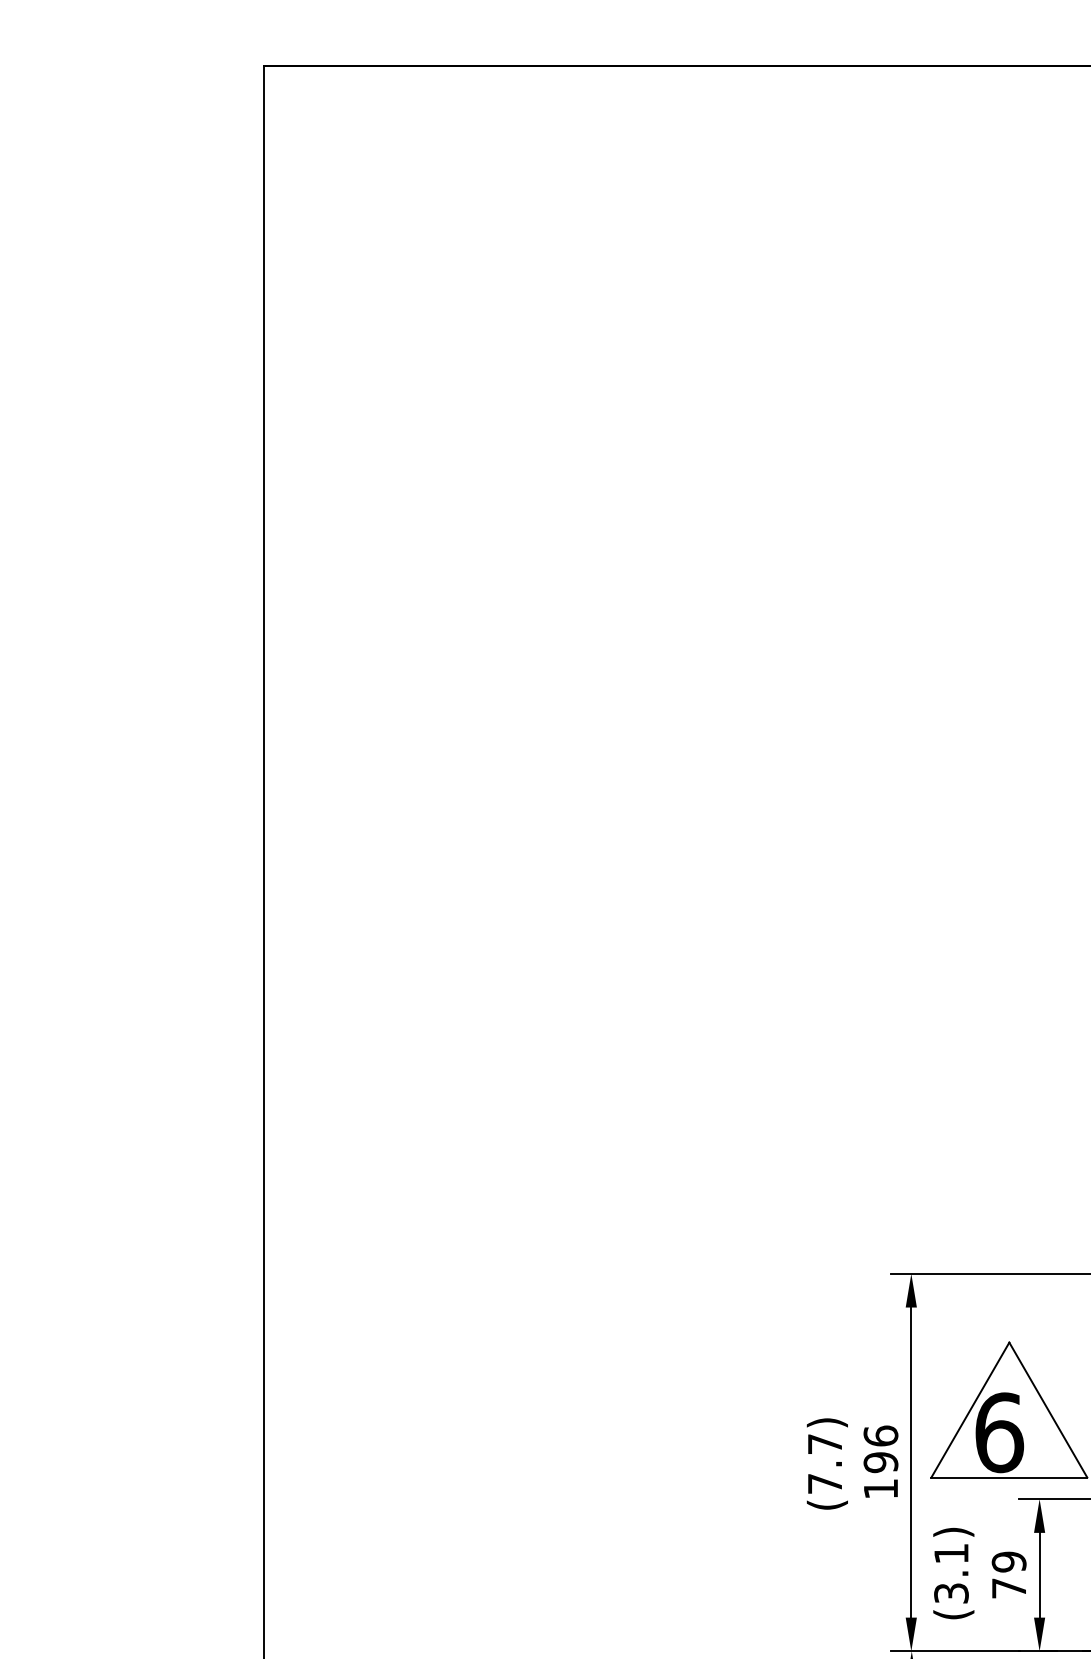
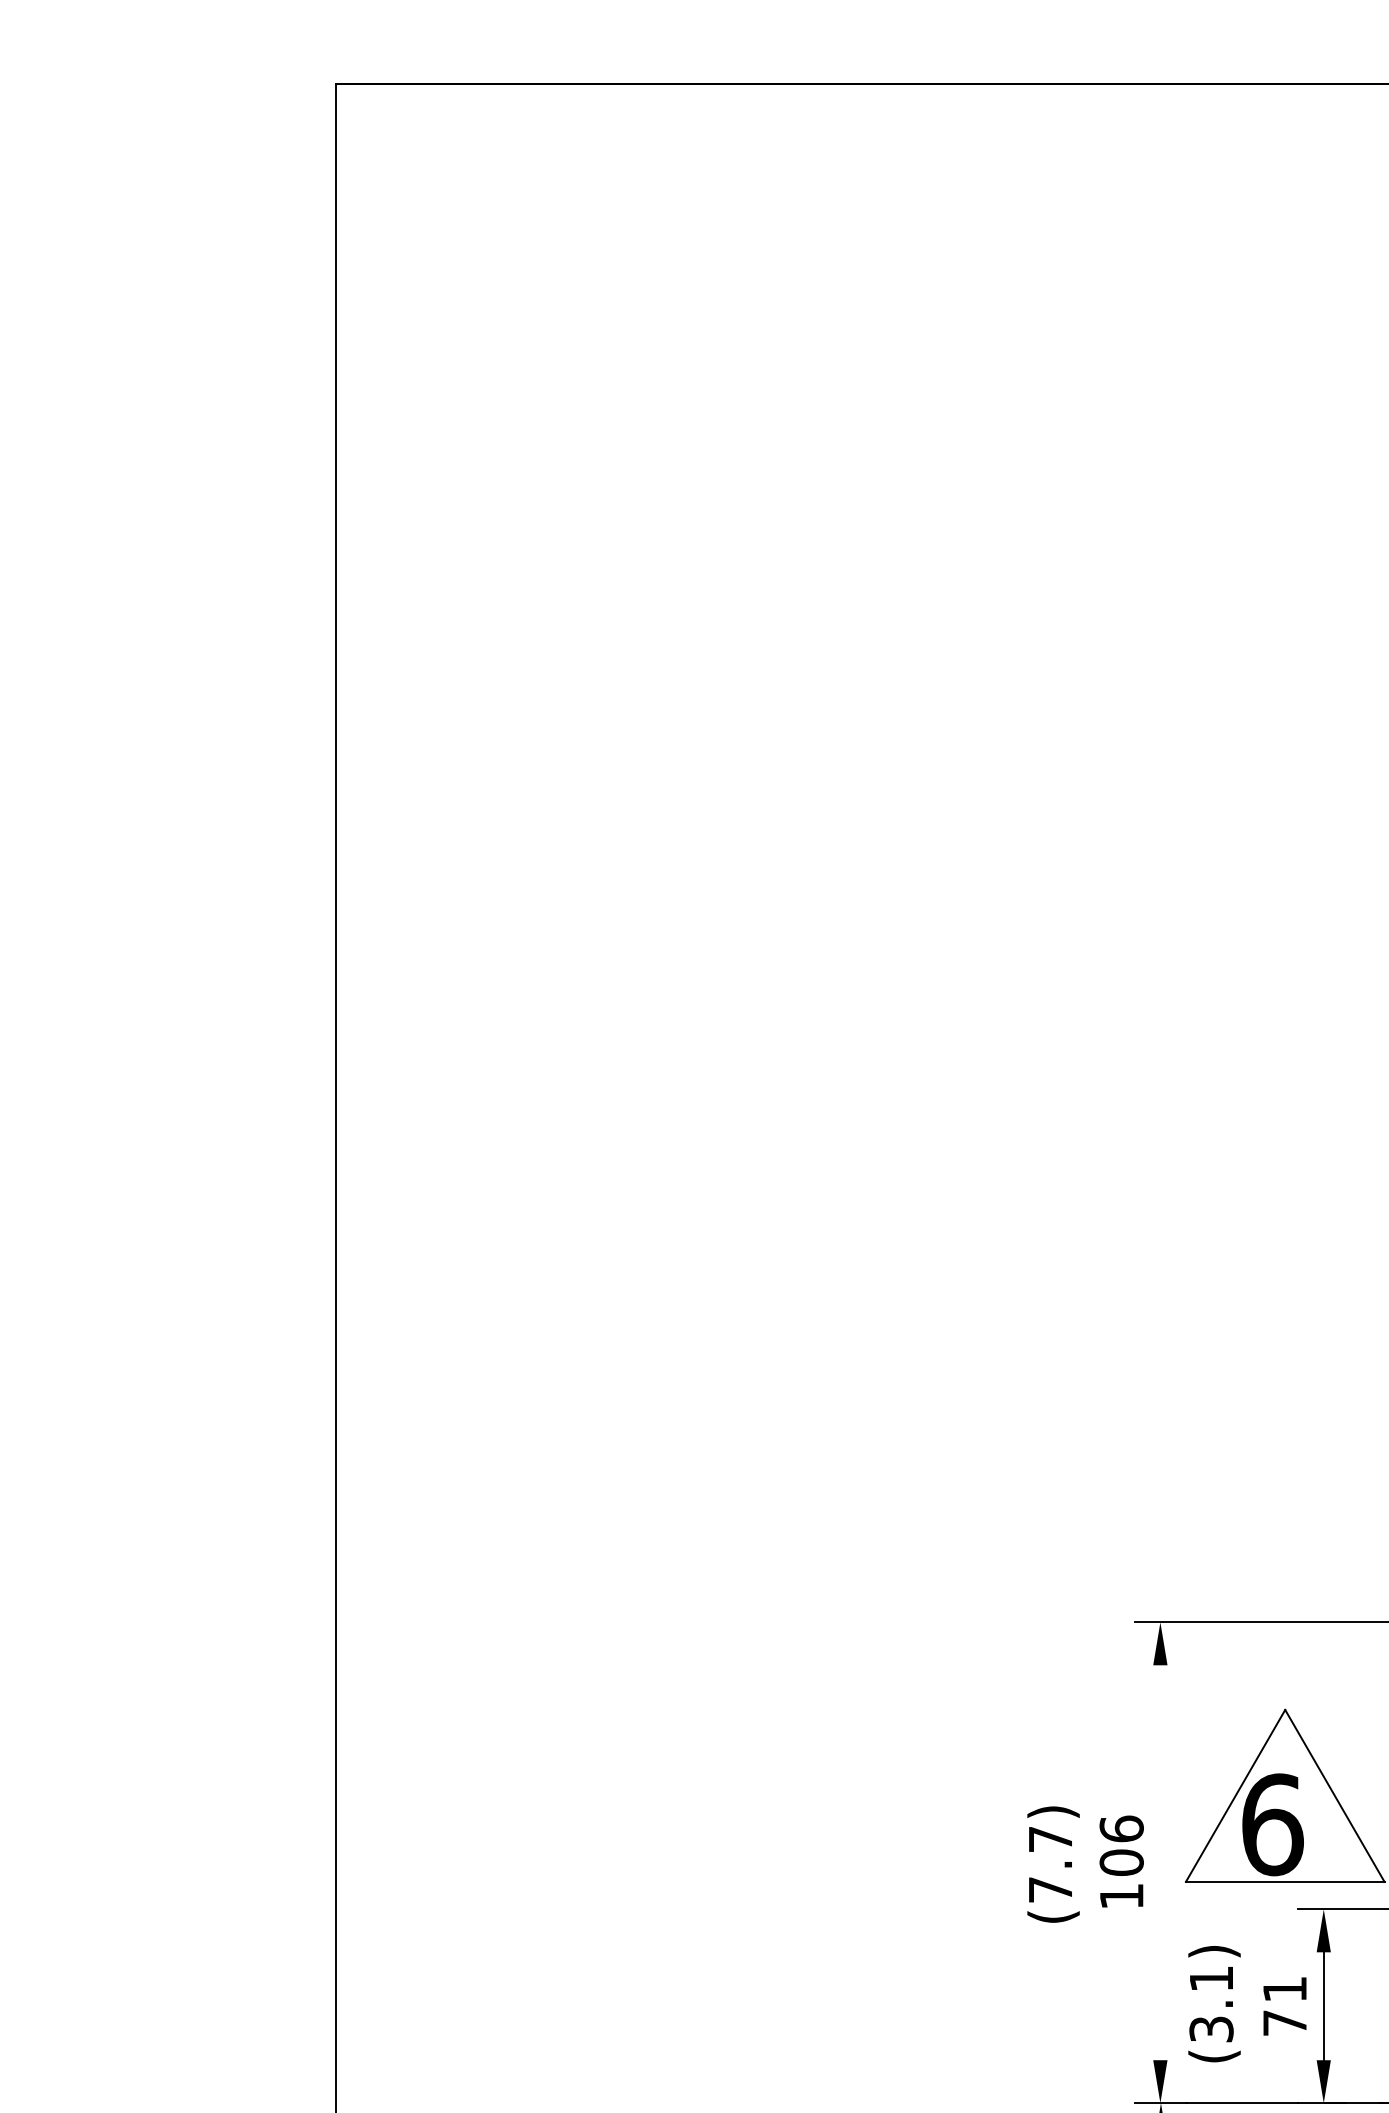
text: (880, 1462) -> (1121, 1862), 196 -> 106
line: (911, 1462) -> (1160, 1862), removed
text: (1008, 1562) -> (1284, 1989), 79 -> 71

